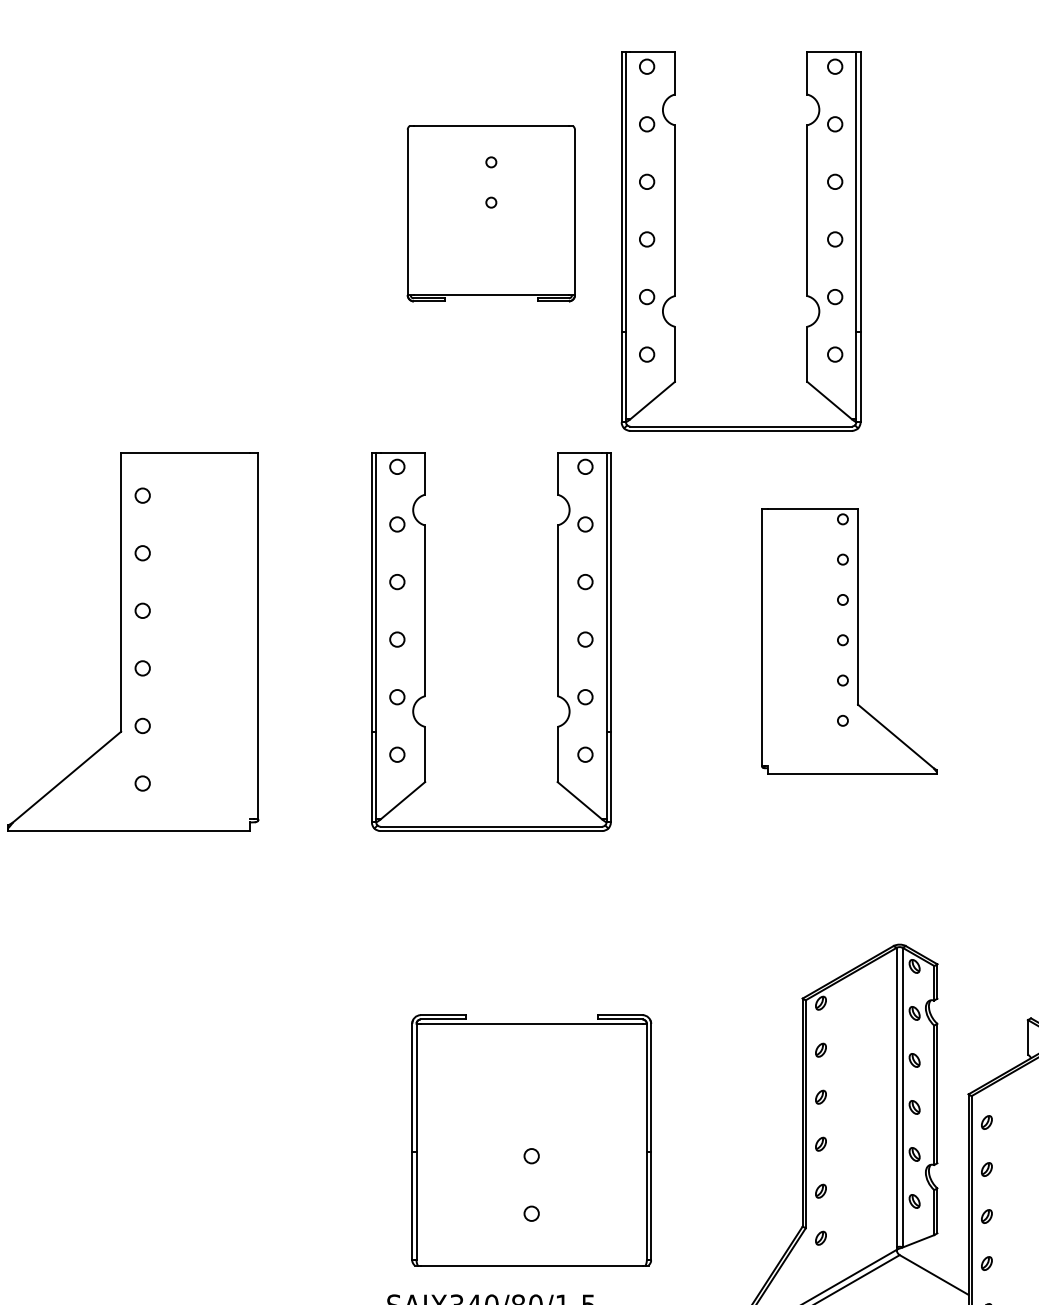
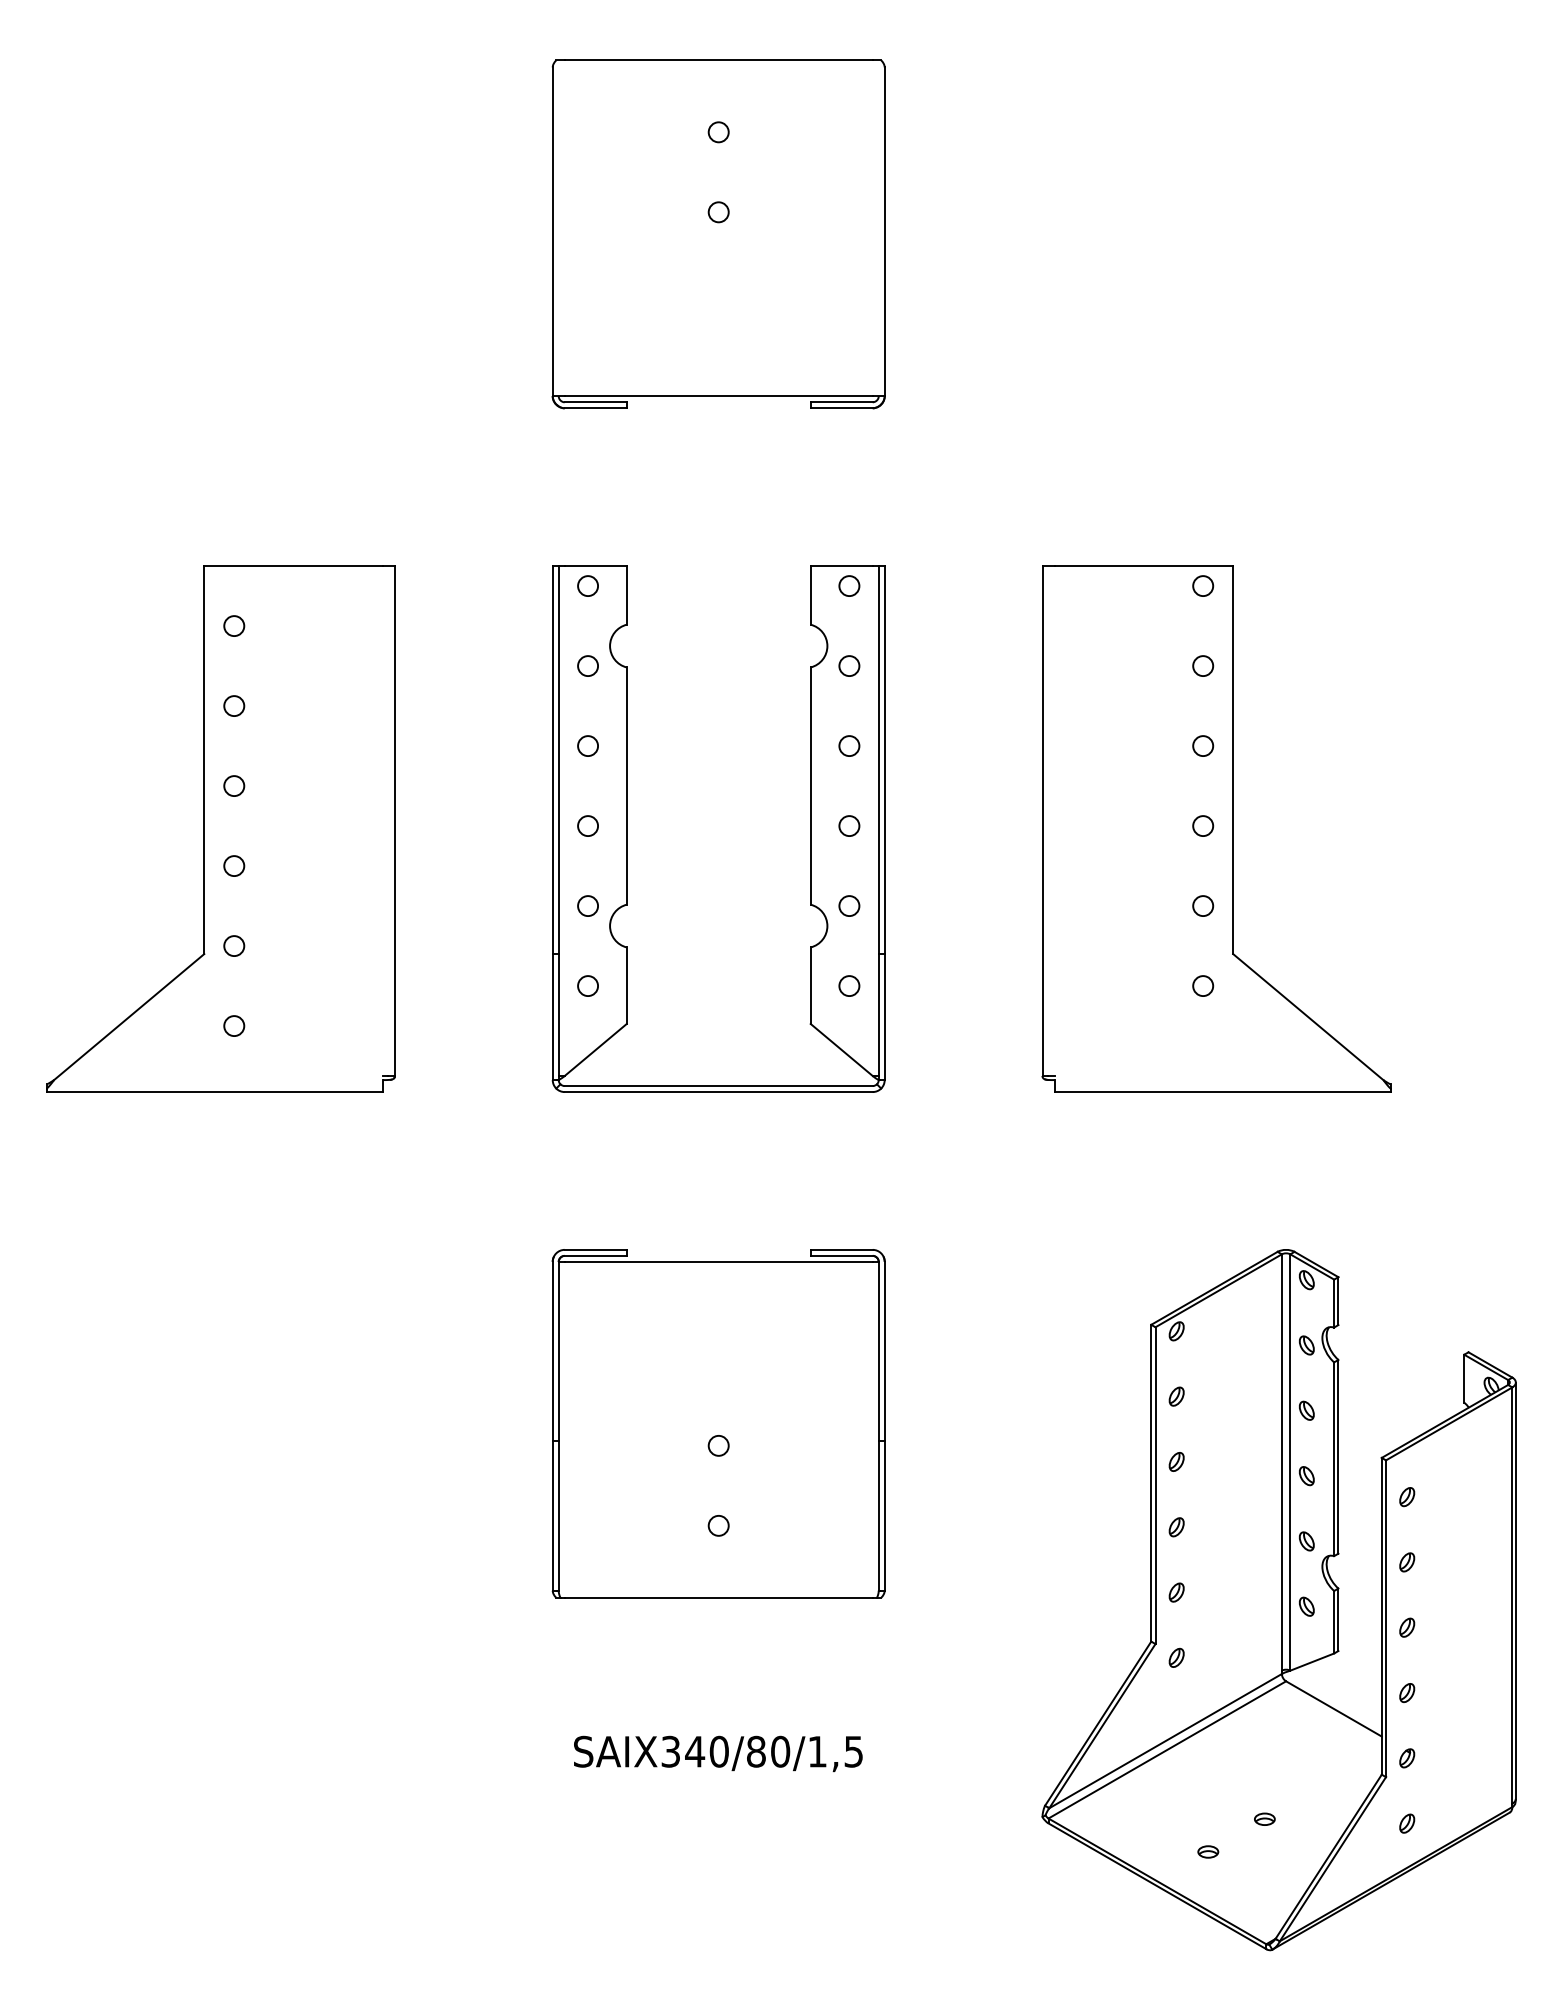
part: (491, 213) -> (718, 234), size x1.43
part: (675, 241) -> (974, 272), removed
part: (849, 641) -> (1216, 828), size x1.43
part: (531, 1140) -> (718, 1423), moved

